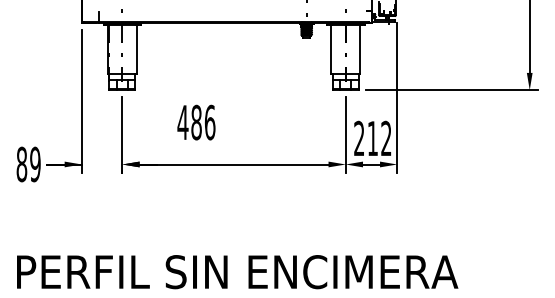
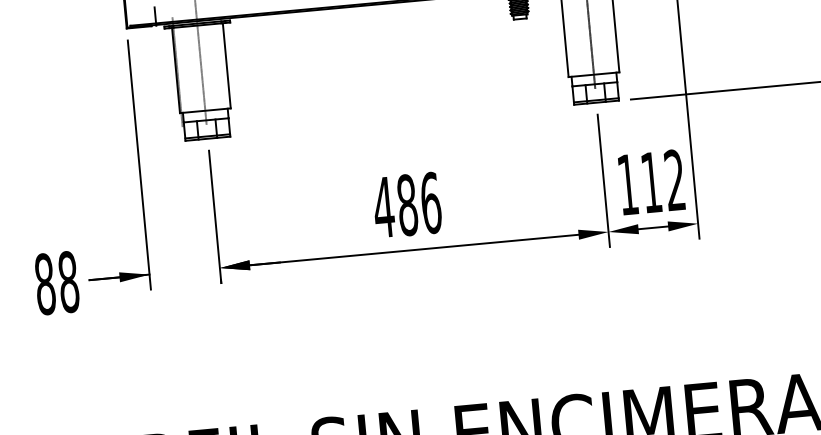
text: (196, 122) -> (407, 205), moved
text: (359, 137) -> (628, 182), 212 -> 112
text: (35, 164) -> (68, 282), 89 -> 88

